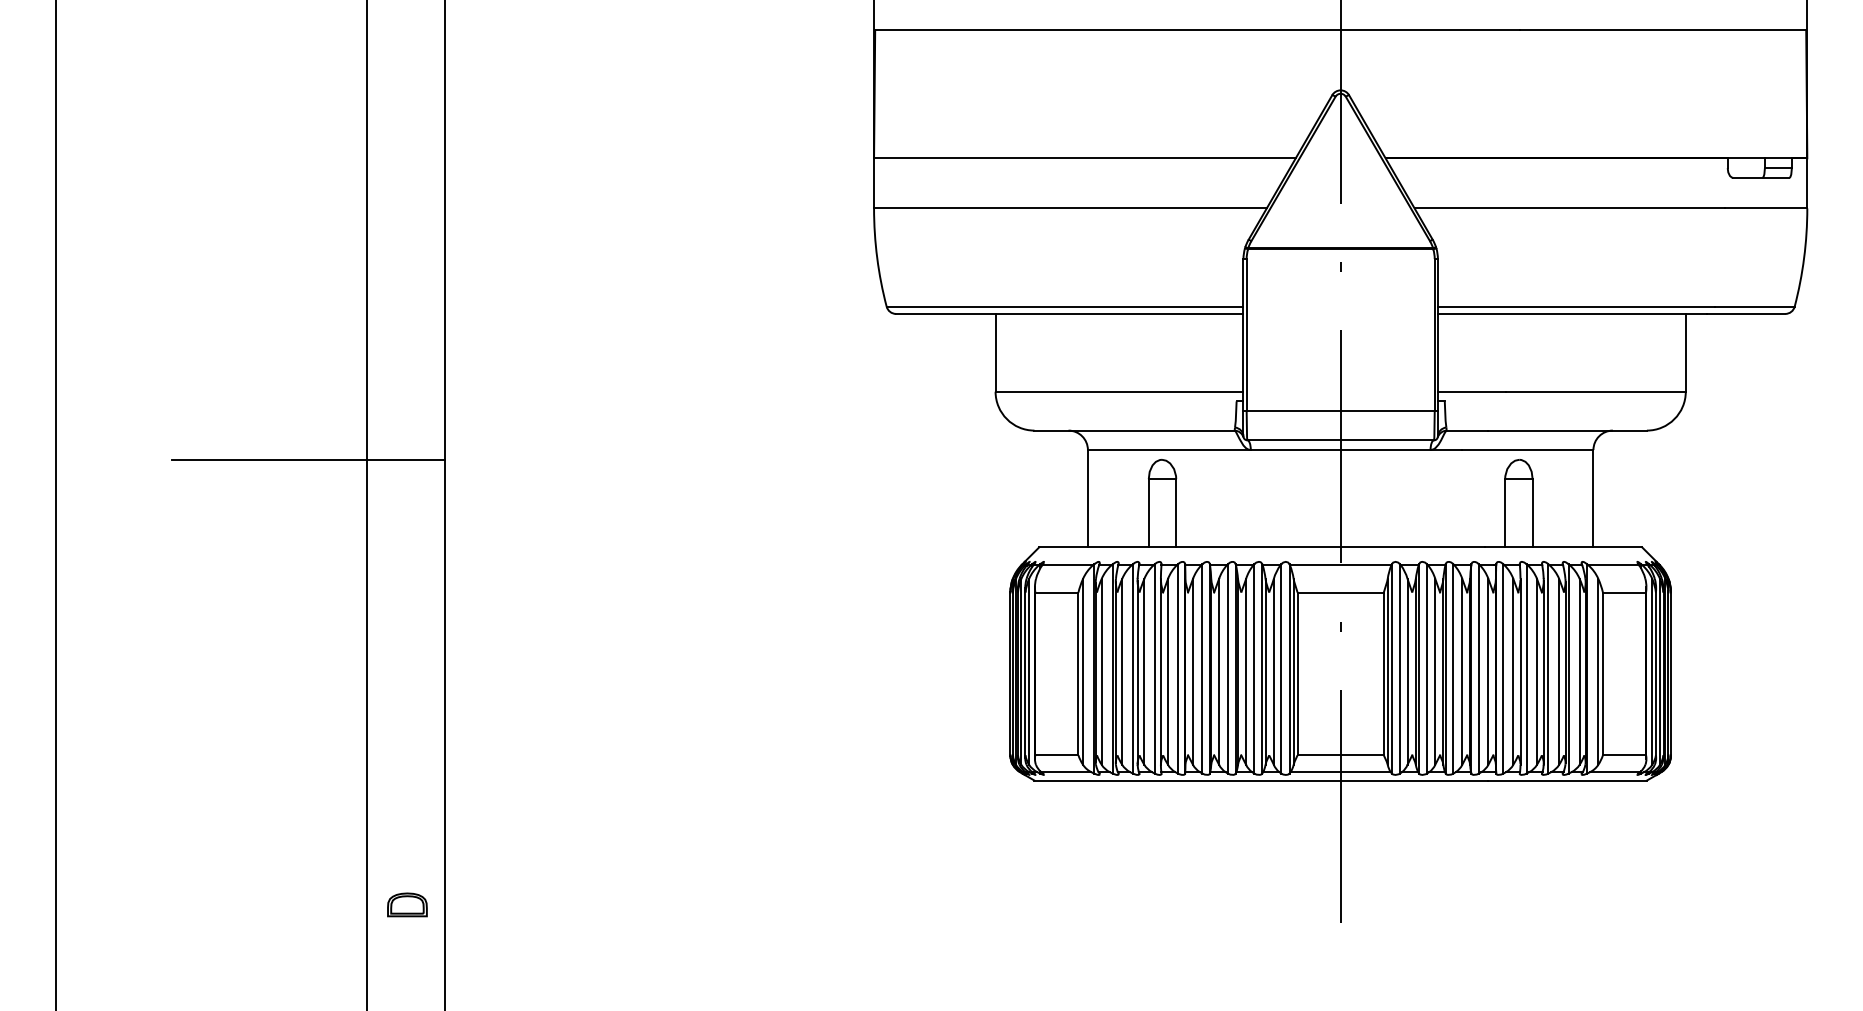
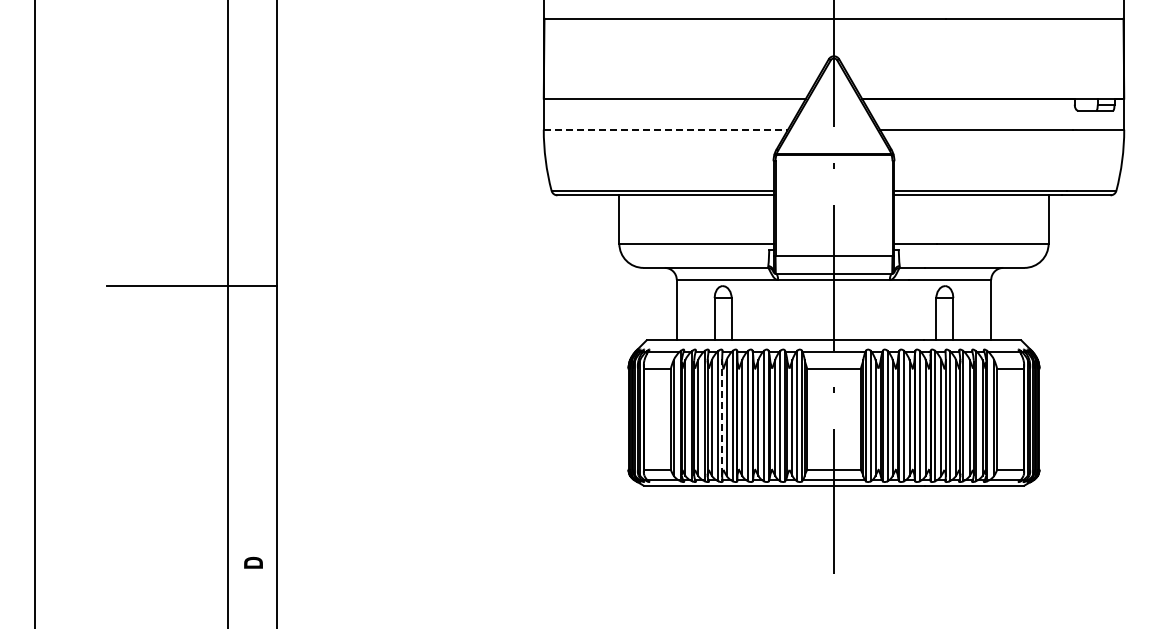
line: (1071, 208) -> (666, 129), solid -> dashed
line: (1161, 671) -> (722, 417), solid -> dashed
part: (407, 904) -> (253, 562), size x0.7

